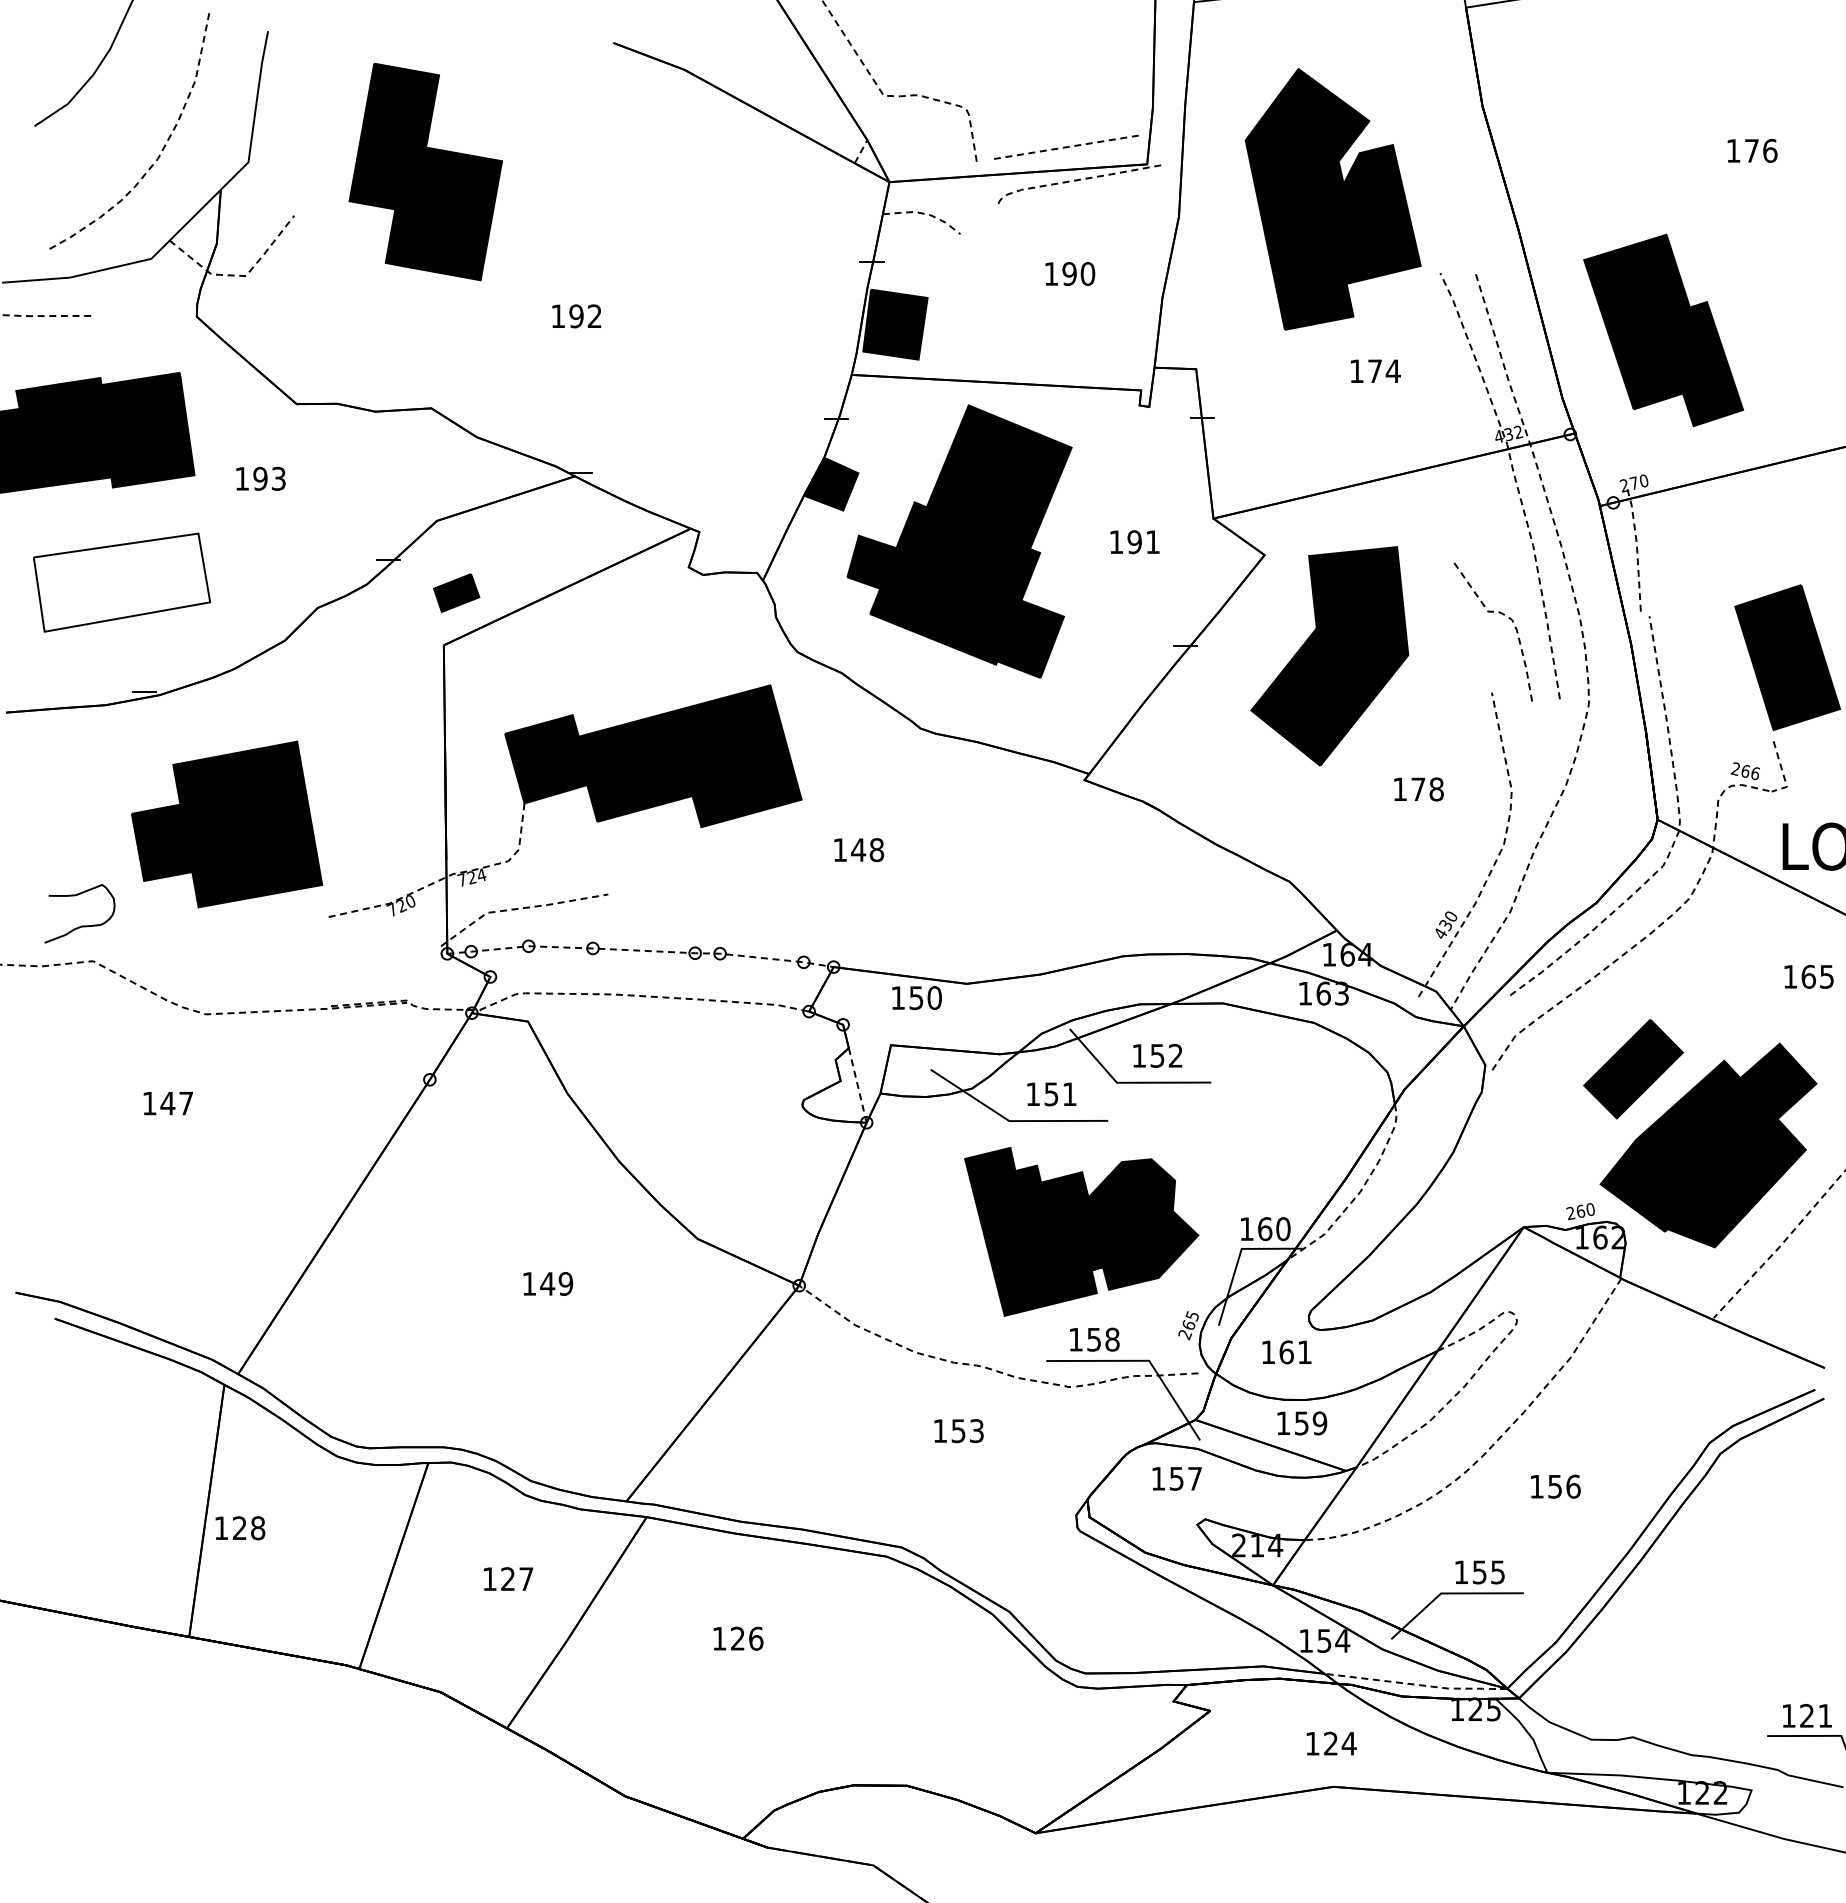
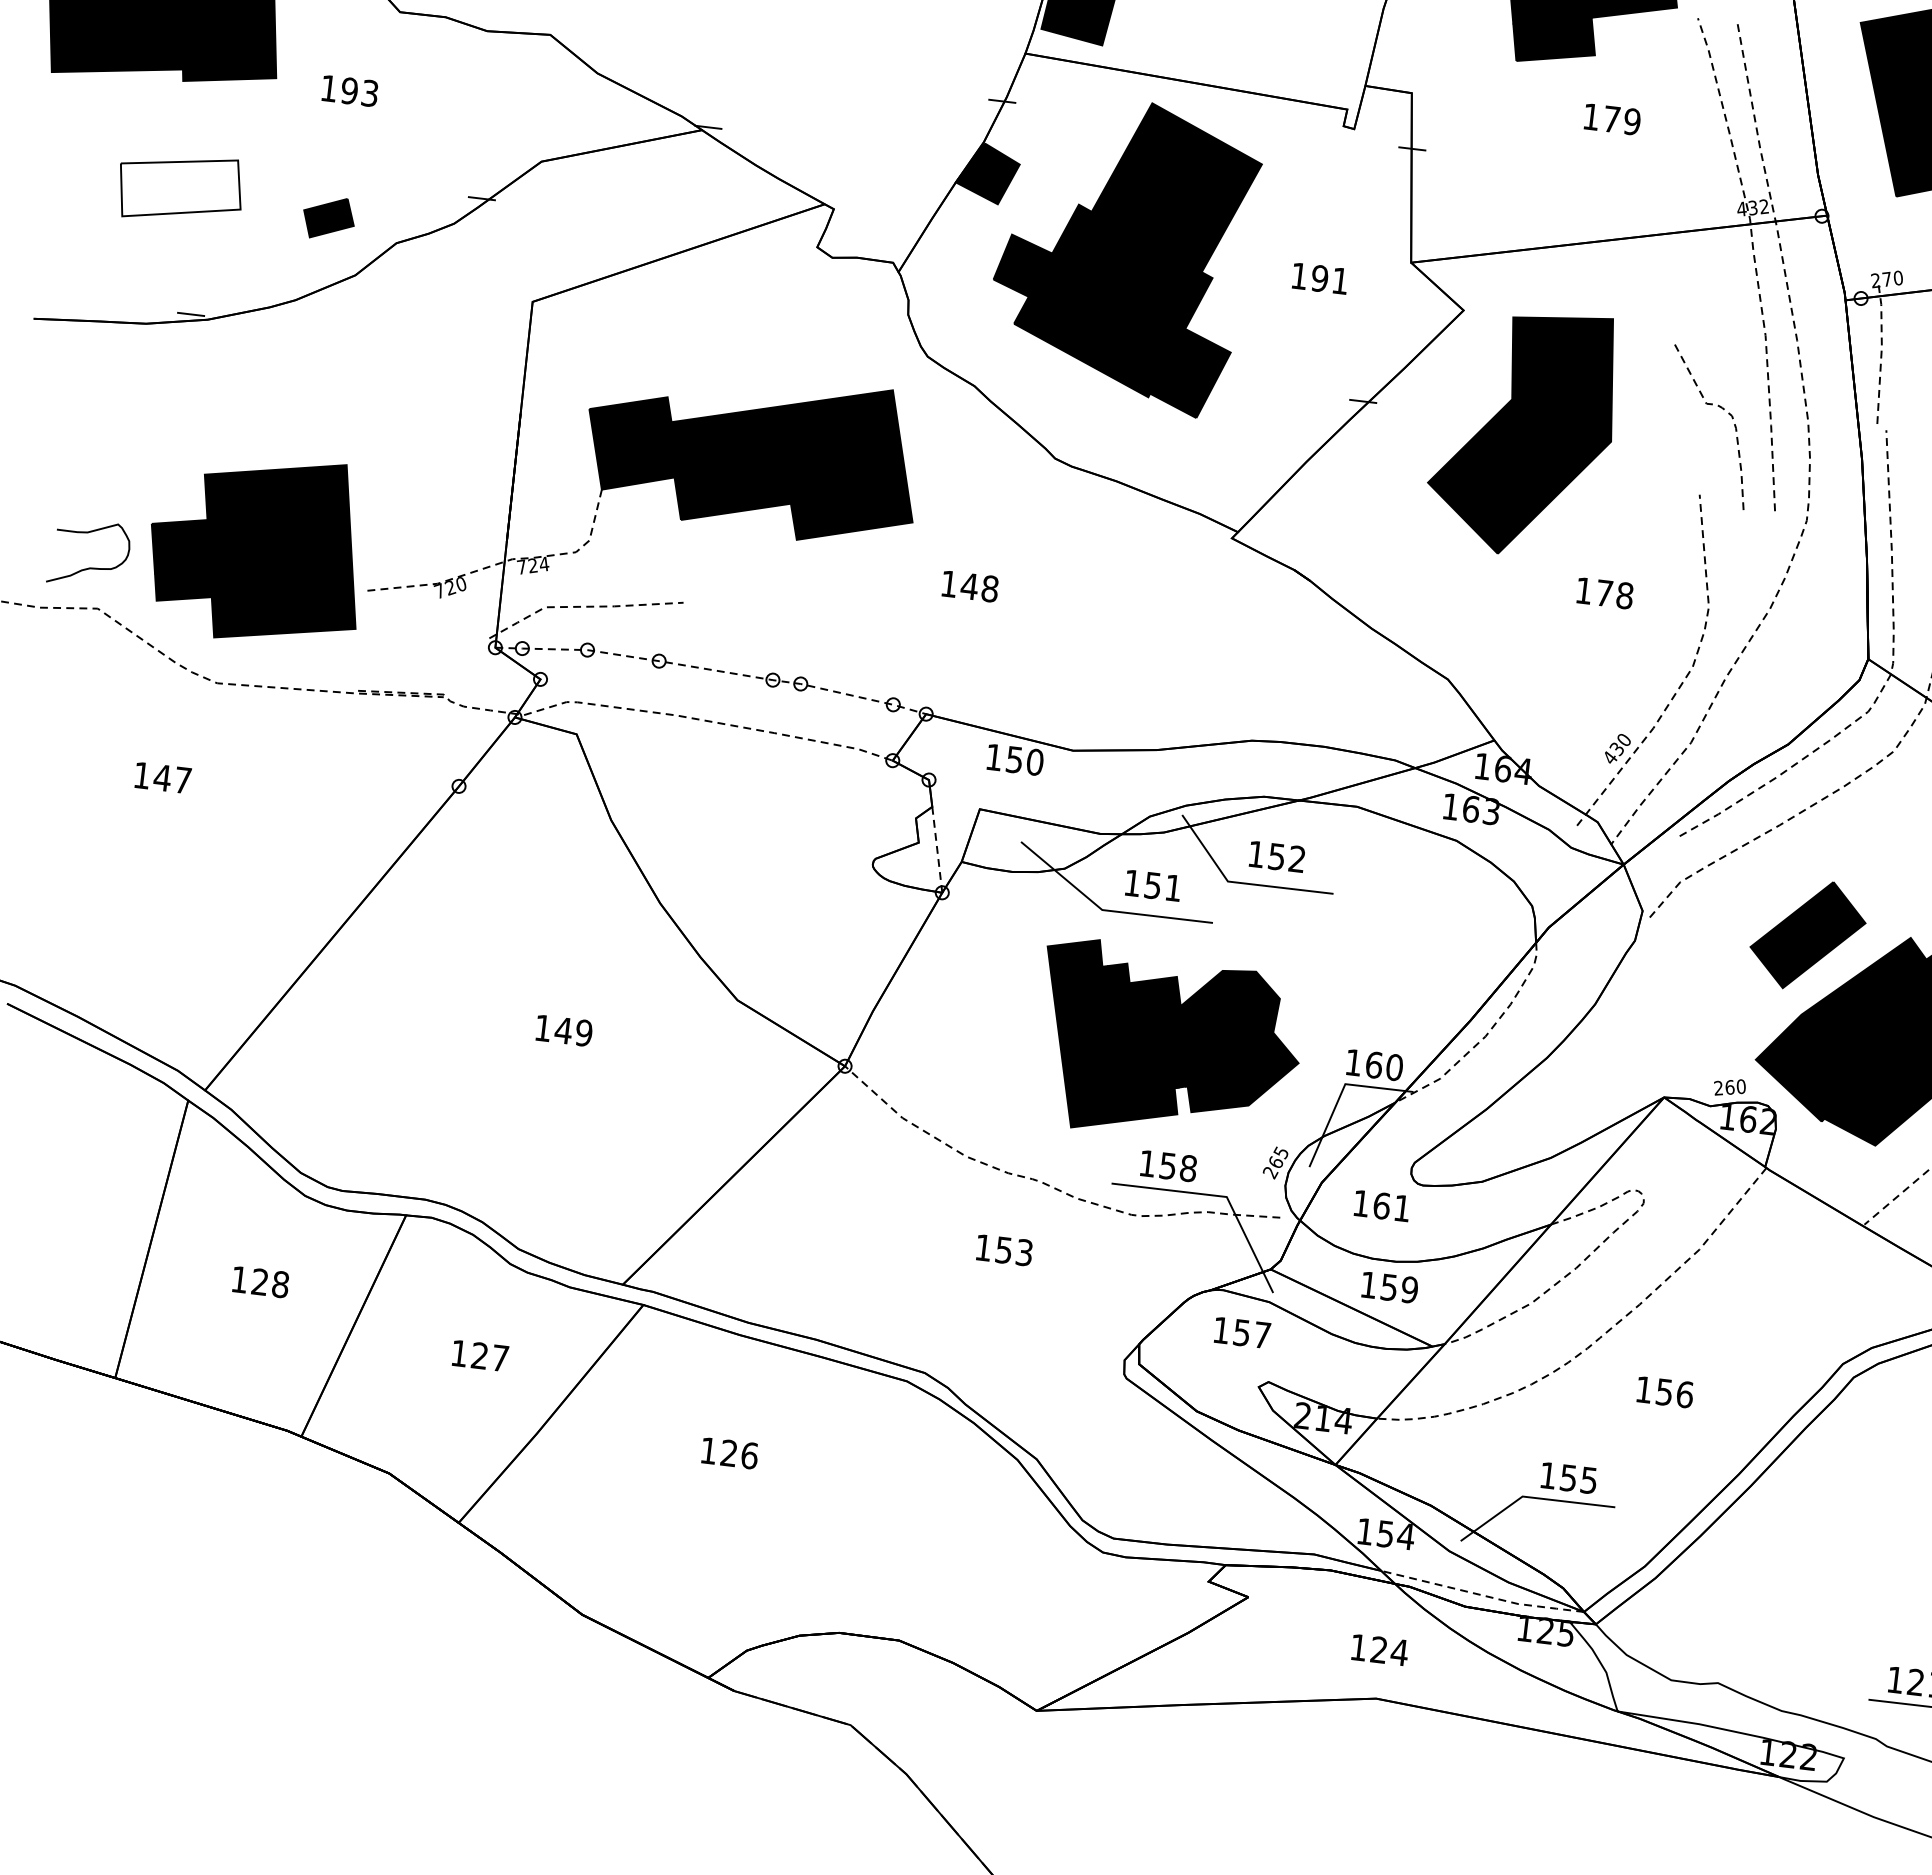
text: (1392, 371) -> (1631, 121), 174 -> 179
part: (121, 581) -> (180, 187), size x0.62
part: (456, 592) -> (328, 217), moved
part: (227, 824) -> (257, 548), moved
text: (240, 1528) -> (260, 1282), moved

